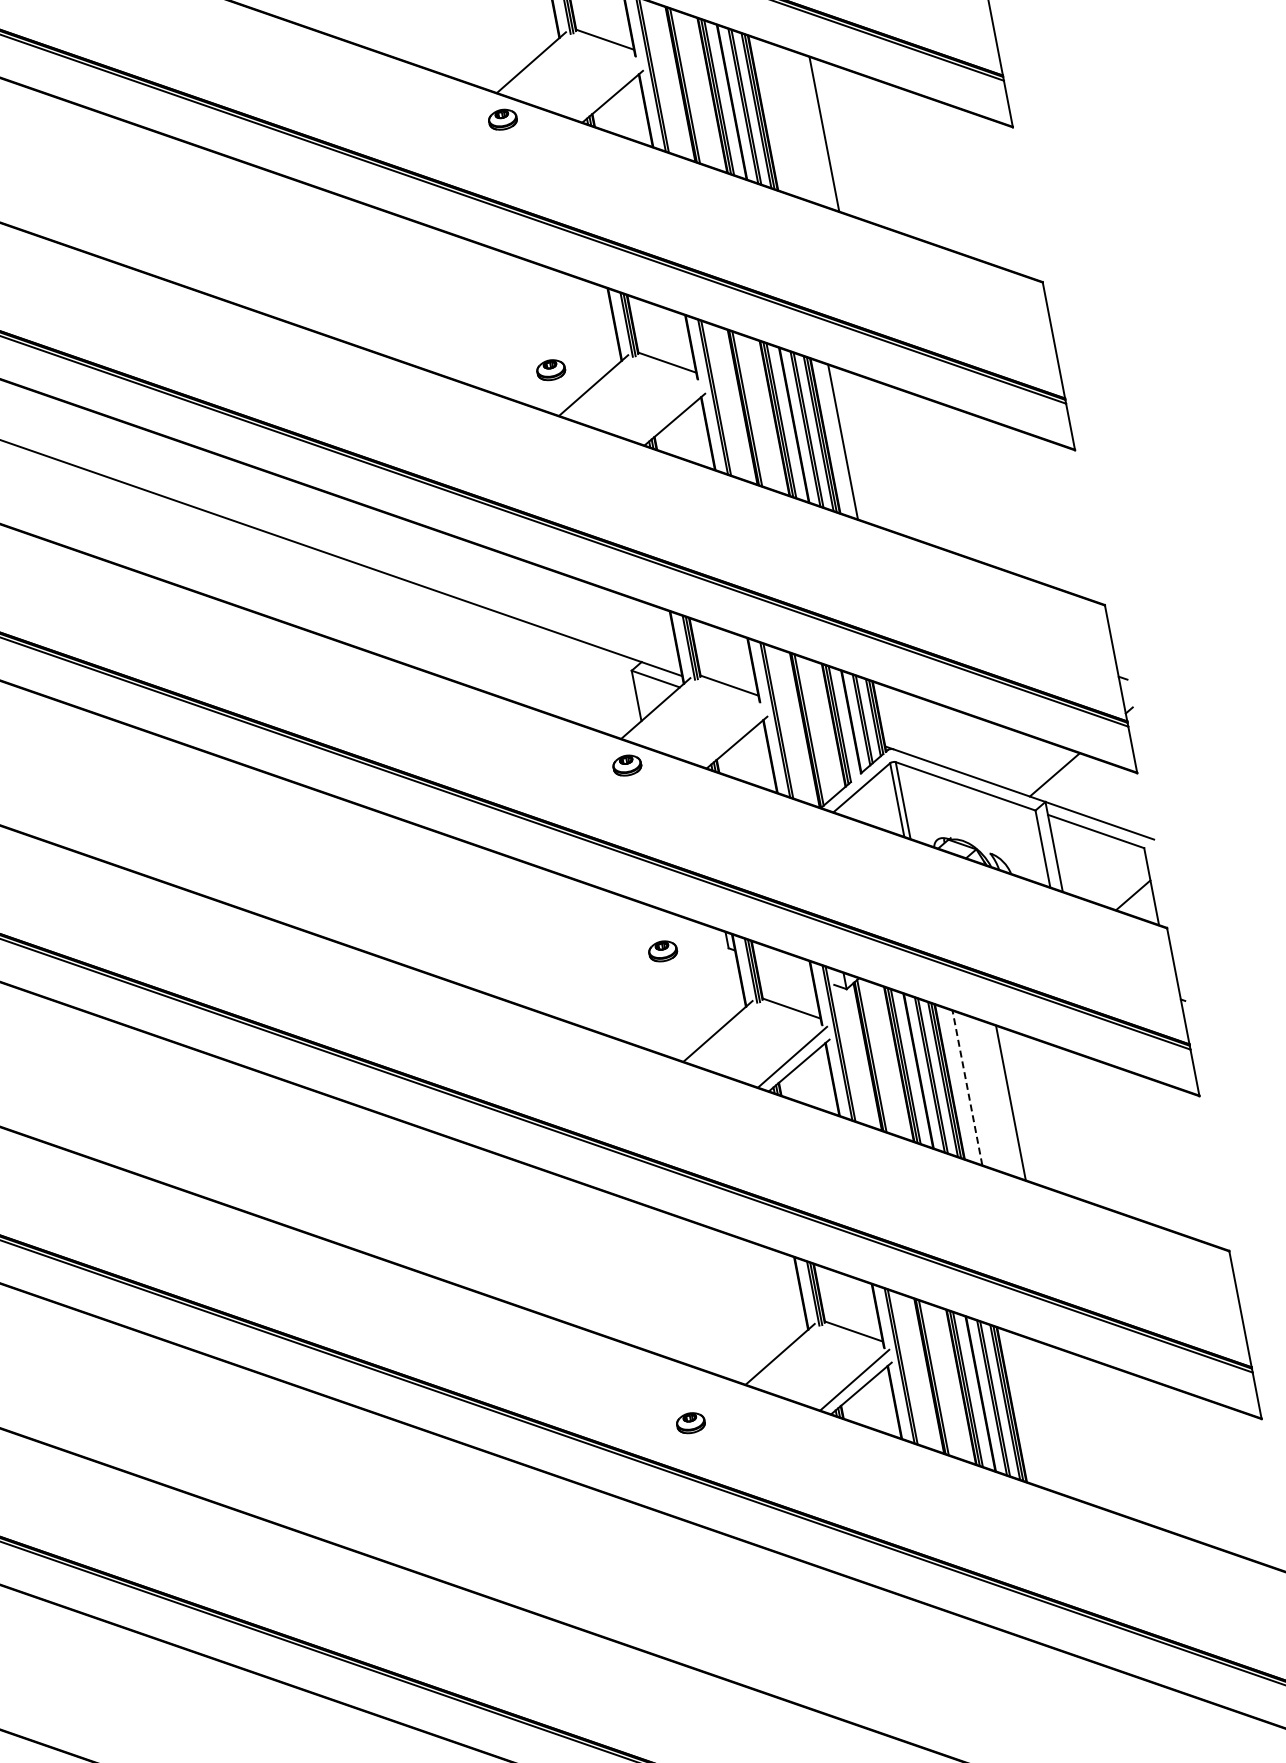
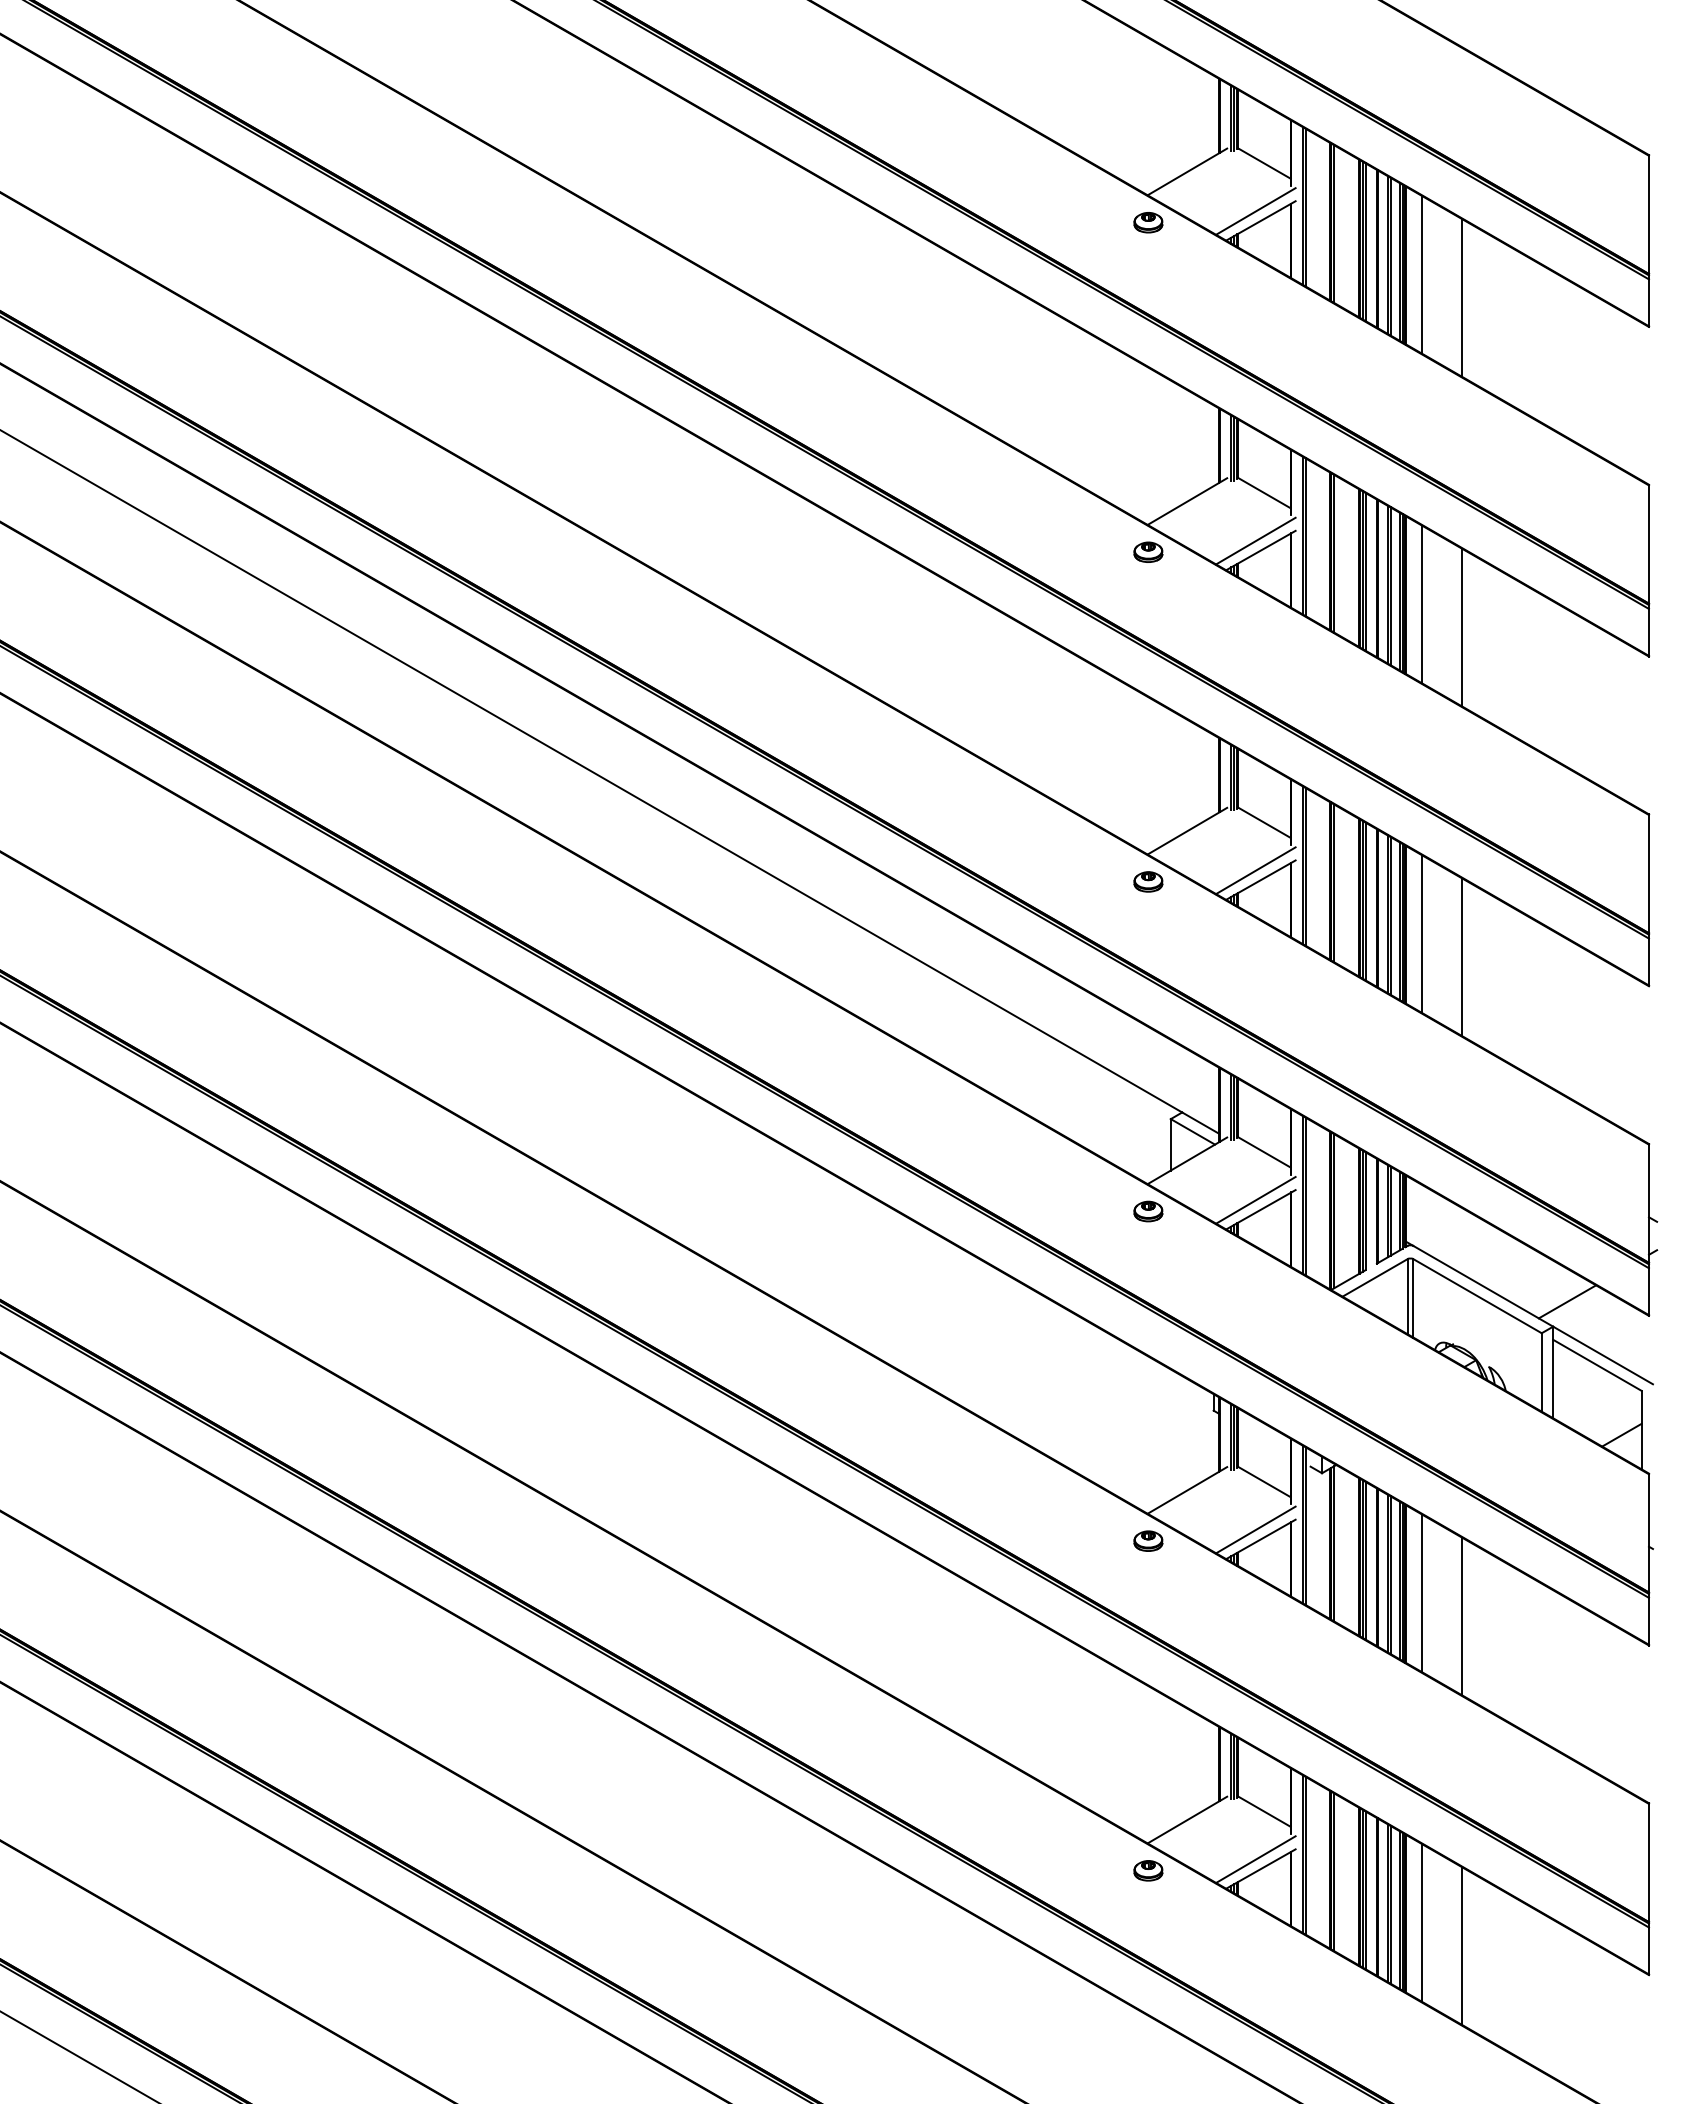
line: (605, 87) -> (1255, 540), added
line: (781, 119) -> (1422, 604), added
part: (551, 369) -> (1148, 881), moved
line: (667, 411) -> (1255, 870), added
line: (886, 457) -> (1462, 957), added
line: (729, 733) -> (1255, 1199), added
part: (662, 950) -> (1148, 1540), moved
line: (967, 1088) -> (1422, 1593), dashed -> solid
line: (1029, 1410) -> (1422, 1922), added
part: (690, 1422) -> (1148, 1870), moved
line: (1073, 1425) -> (1462, 1945), added

